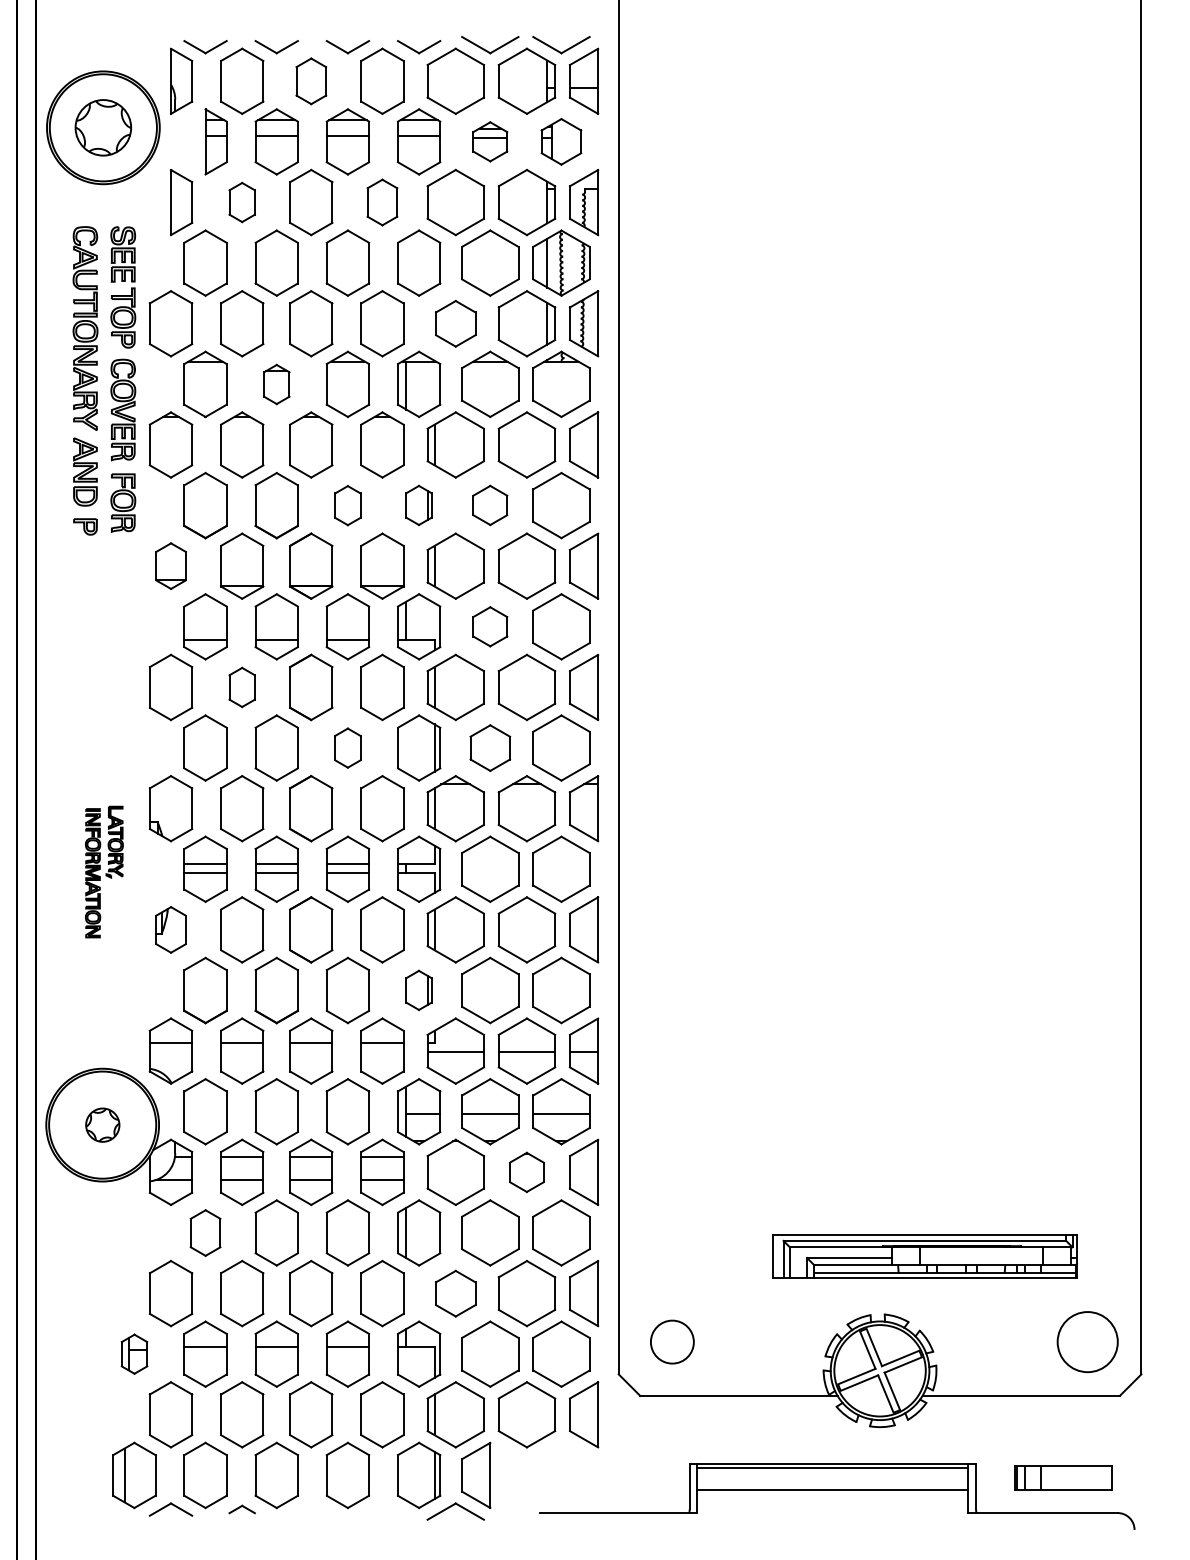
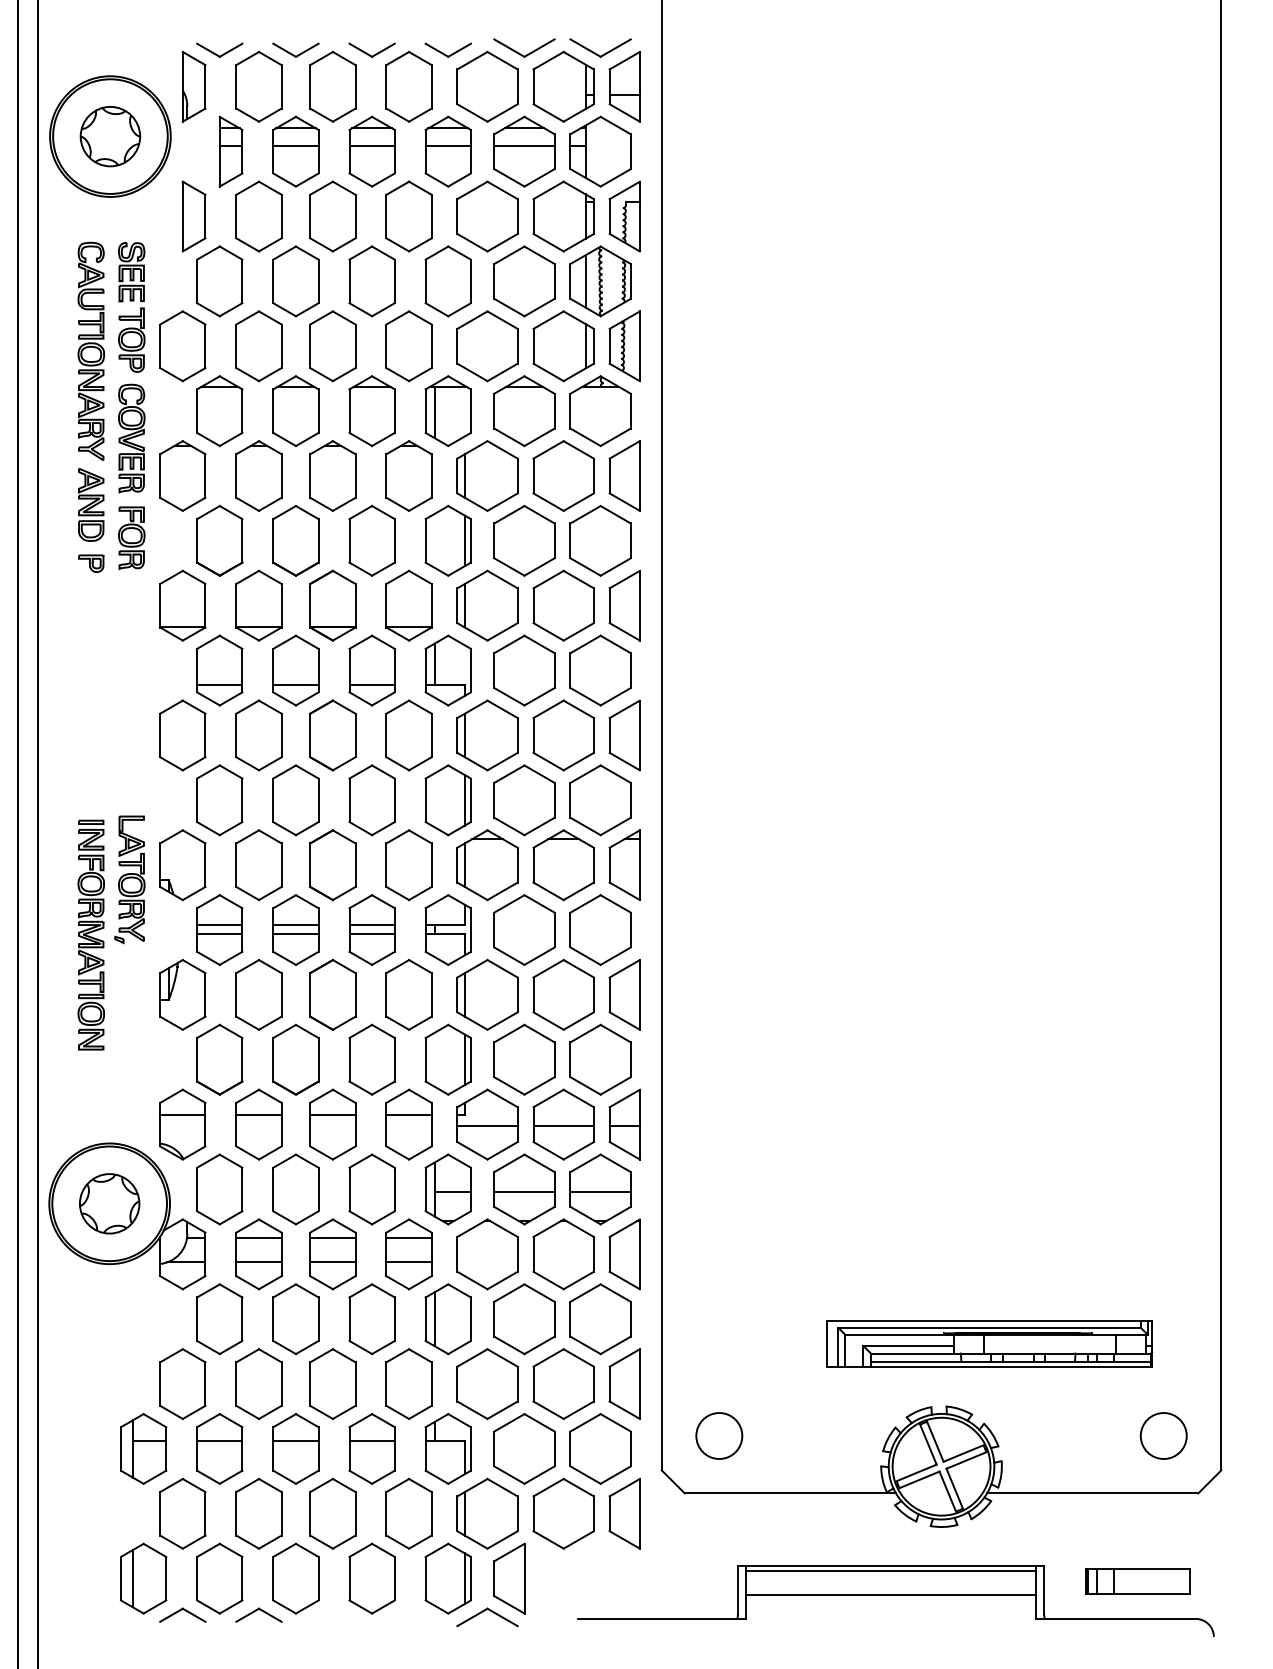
part: (310, 80) -> (332, 86), size x1.43
part: (490, 141) -> (524, 151), size x1.67
part: (561, 141) -> (600, 151), size x1.43
part: (241, 202) -> (258, 216), size x1.67
part: (381, 202) -> (408, 216), size x1.43
part: (455, 323) -> (487, 346), size x1.43
part: (276, 384) -> (295, 411), size x1.67
part: (347, 505) -> (371, 540), size x1.67
part: (418, 505) -> (447, 540), size x1.67
part: (490, 505) -> (524, 540), size x1.67
part: (170, 565) -> (182, 605), size x1.43
part: (490, 626) -> (524, 670), size x1.67
part: (241, 687) -> (258, 735), size x1.67
part: (347, 748) -> (371, 800), size x1.67
part: (490, 748) -> (524, 800), size x1.43
part: (104, 871) -> (111, 932), size x1.67
part: (170, 929) -> (182, 994), size x1.43
part: (418, 990) -> (447, 1059), size x1.67
part: (102, 1124) -> (109, 1203), size x1.67
part: (526, 1172) -> (563, 1254), size x1.67
part: (205, 1233) -> (219, 1319), size x1.43
part: (455, 1293) -> (487, 1384), size x1.43
circle: (1087, 1342) -> (1163, 1436), size x0.71
part: (134, 1353) -> (143, 1448), size x1.67
part: (241, 1508) -> (258, 1614), size x1.67

